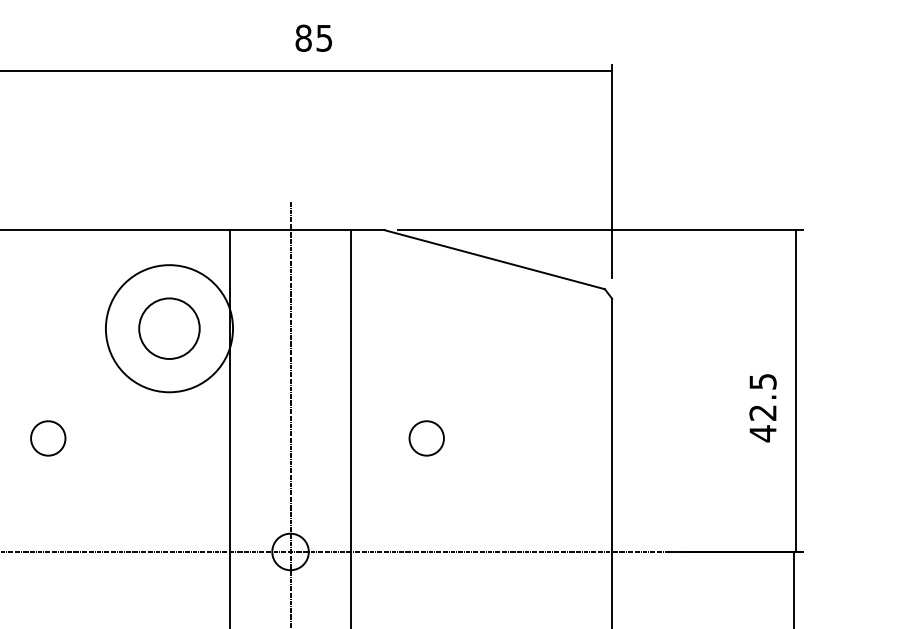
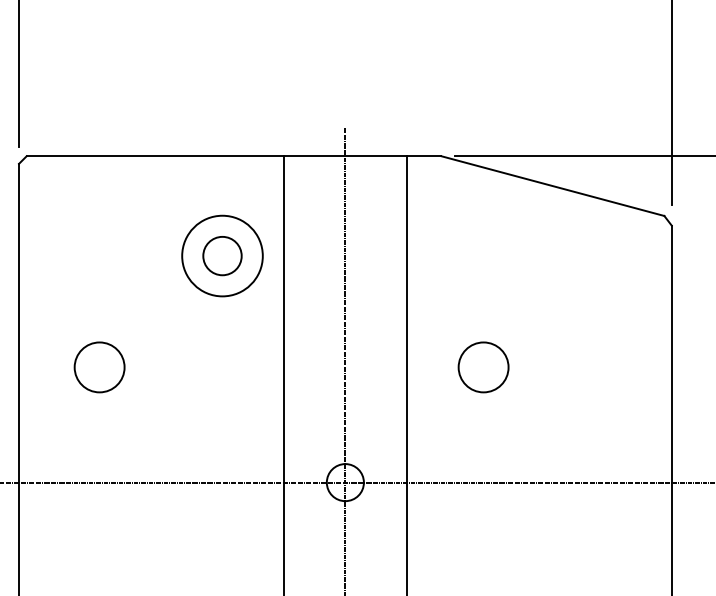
circle: (169, 328) -> (222, 255), size x0.62
circle: (169, 328) -> (222, 255), size x0.62
circle: (47, 438) -> (98, 367), size x1.43
circle: (426, 438) -> (483, 367), size x1.43

